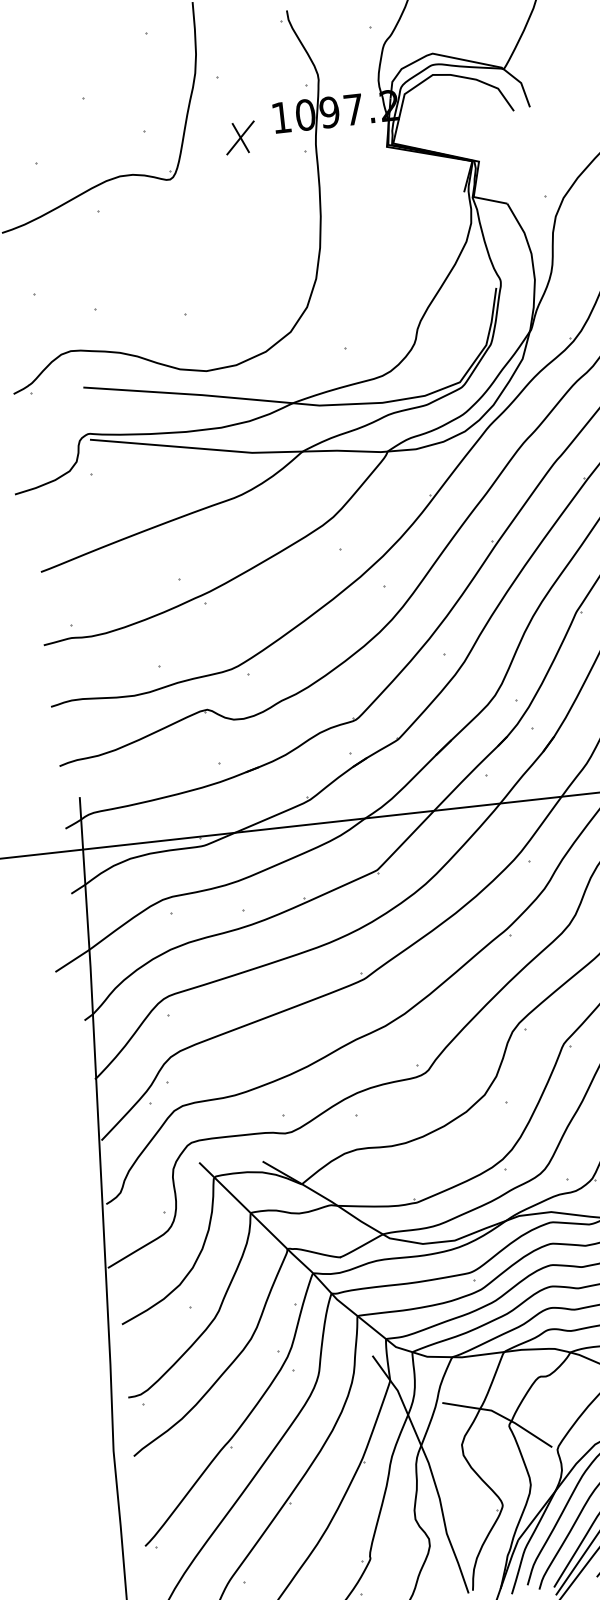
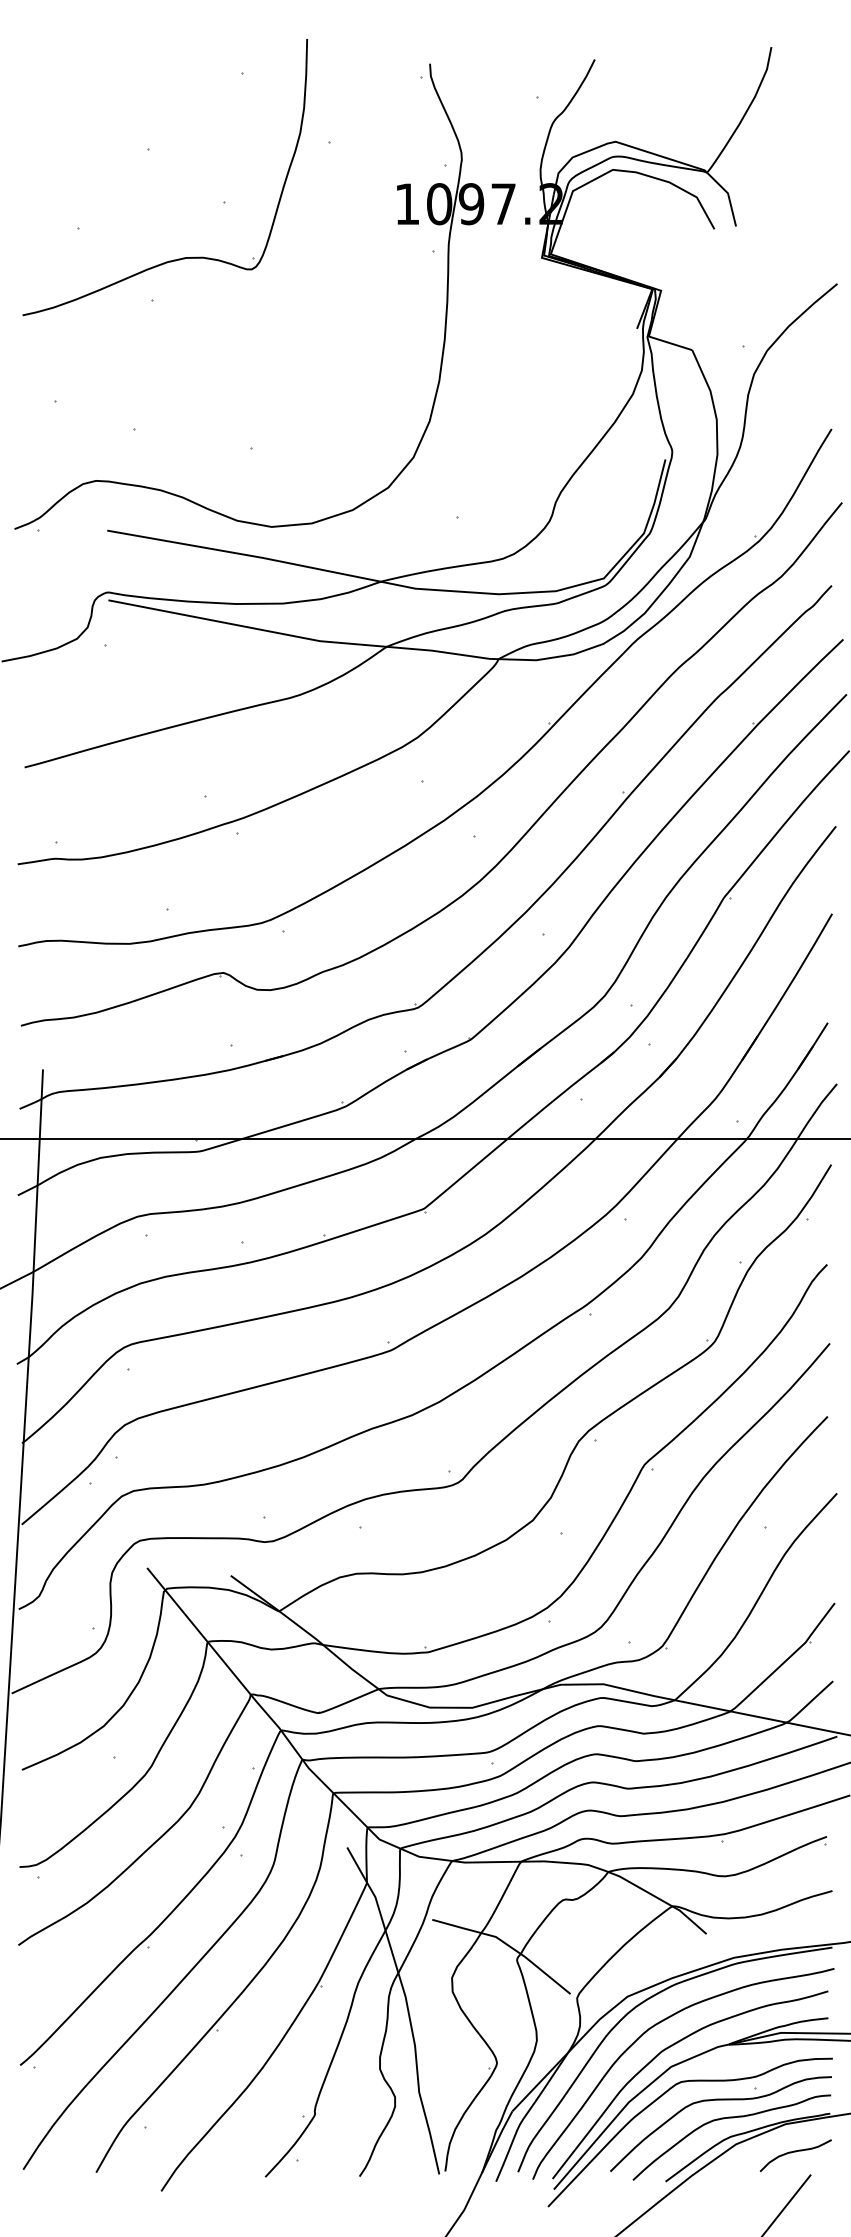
part: (240, 137) -> (350, 224), removed

